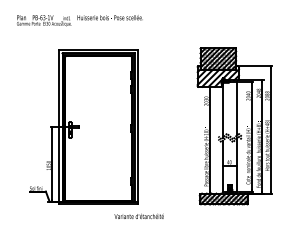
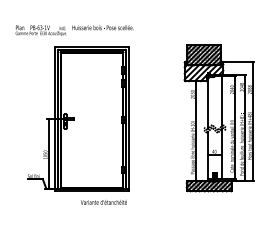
text: (79, 20) -> (74, 30), moved
text: (138, 215) -> (103, 201), moved

